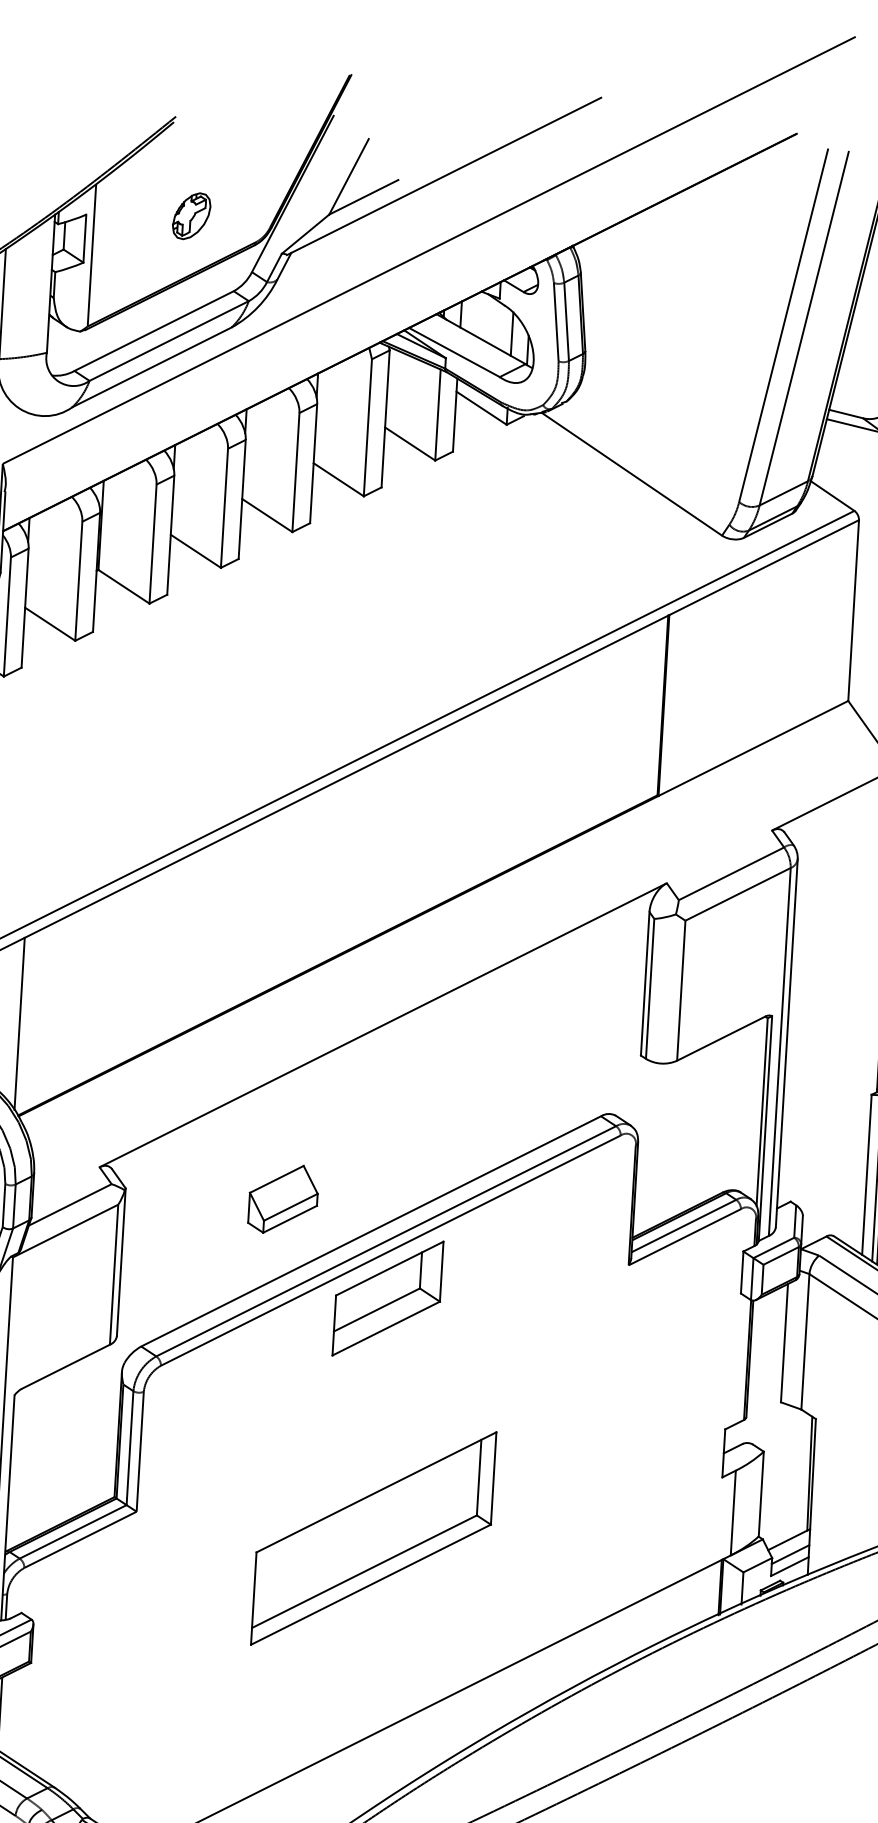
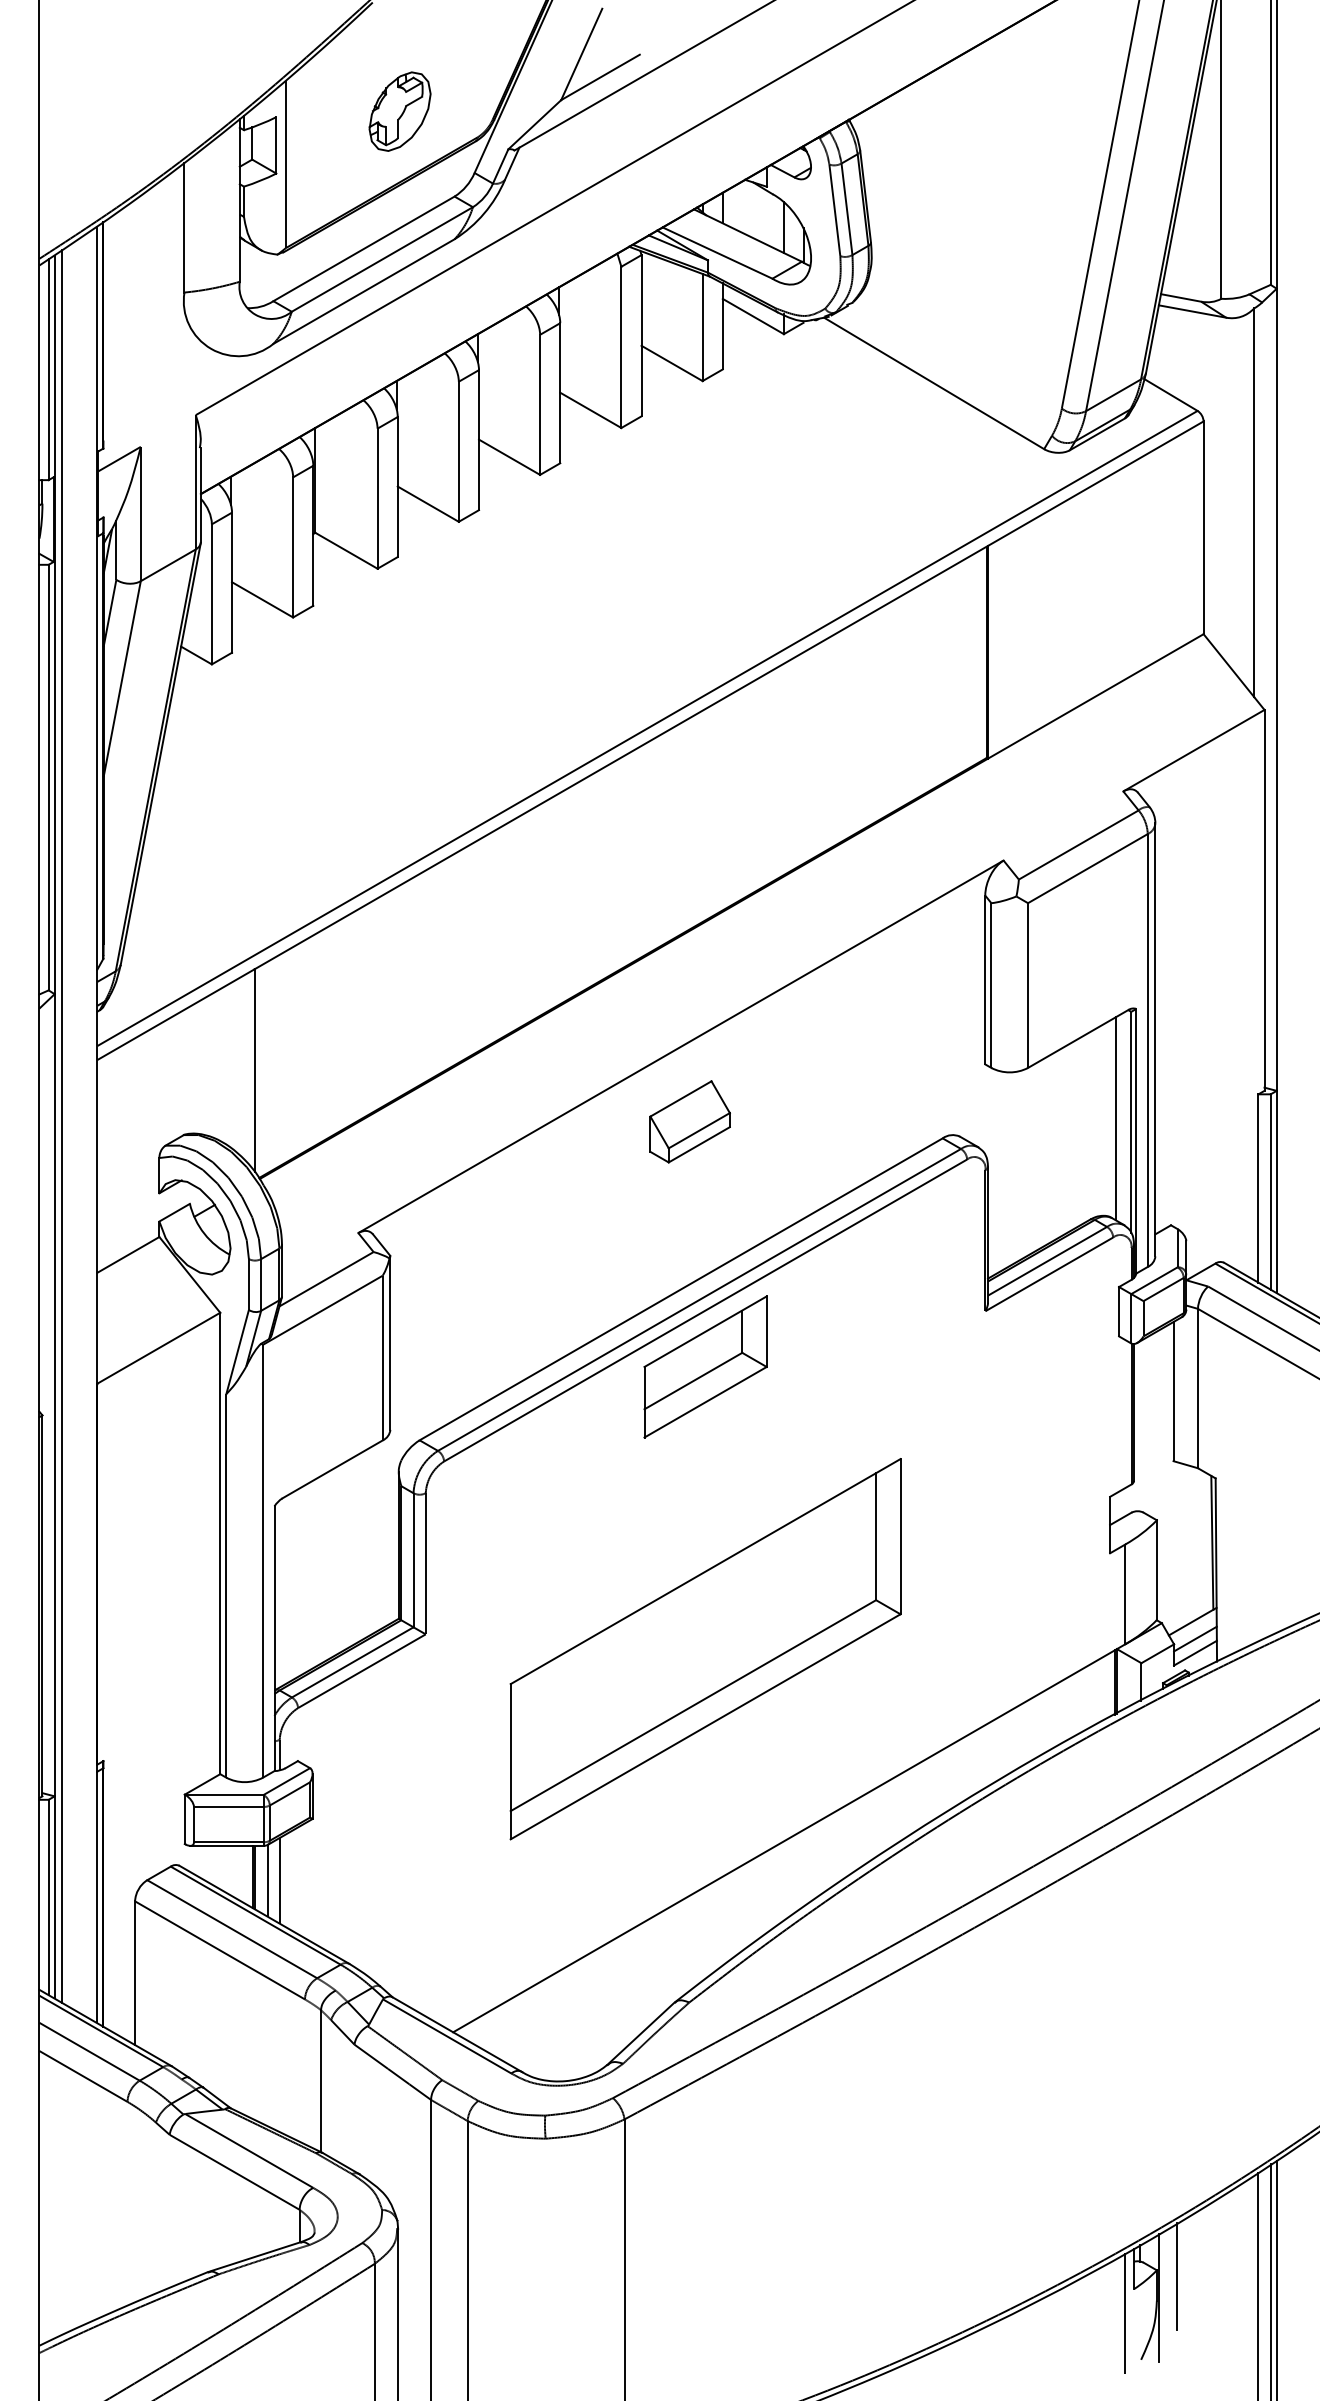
part: (191, 216) -> (399, 111), size x1.43
line: (749, 1108) -> (1116, 1118), added
part: (282, 1198) -> (689, 1121), moved
part: (373, 1538) -> (705, 1649), size x1.43

